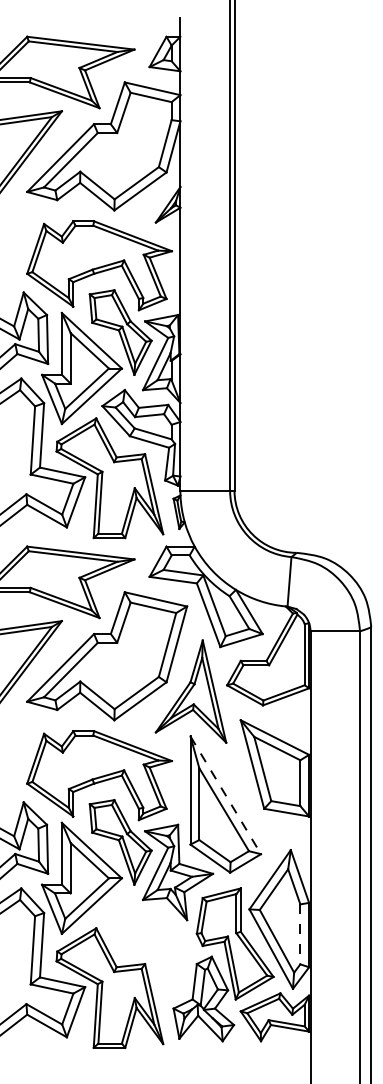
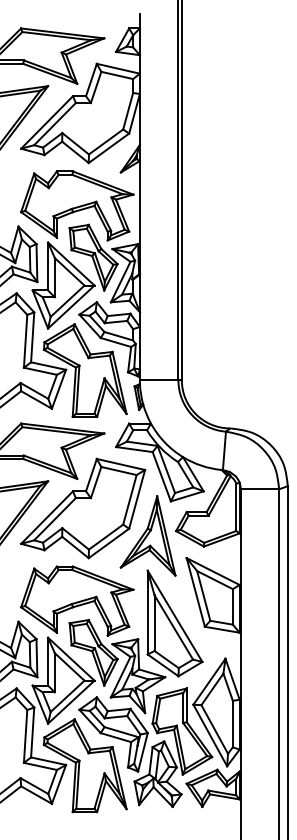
line: (225, 795) -> (174, 616), dashed -> solid
line: (300, 934) -> (232, 724), dashed -> solid
part: (146, 947) -> (113, 734), added

